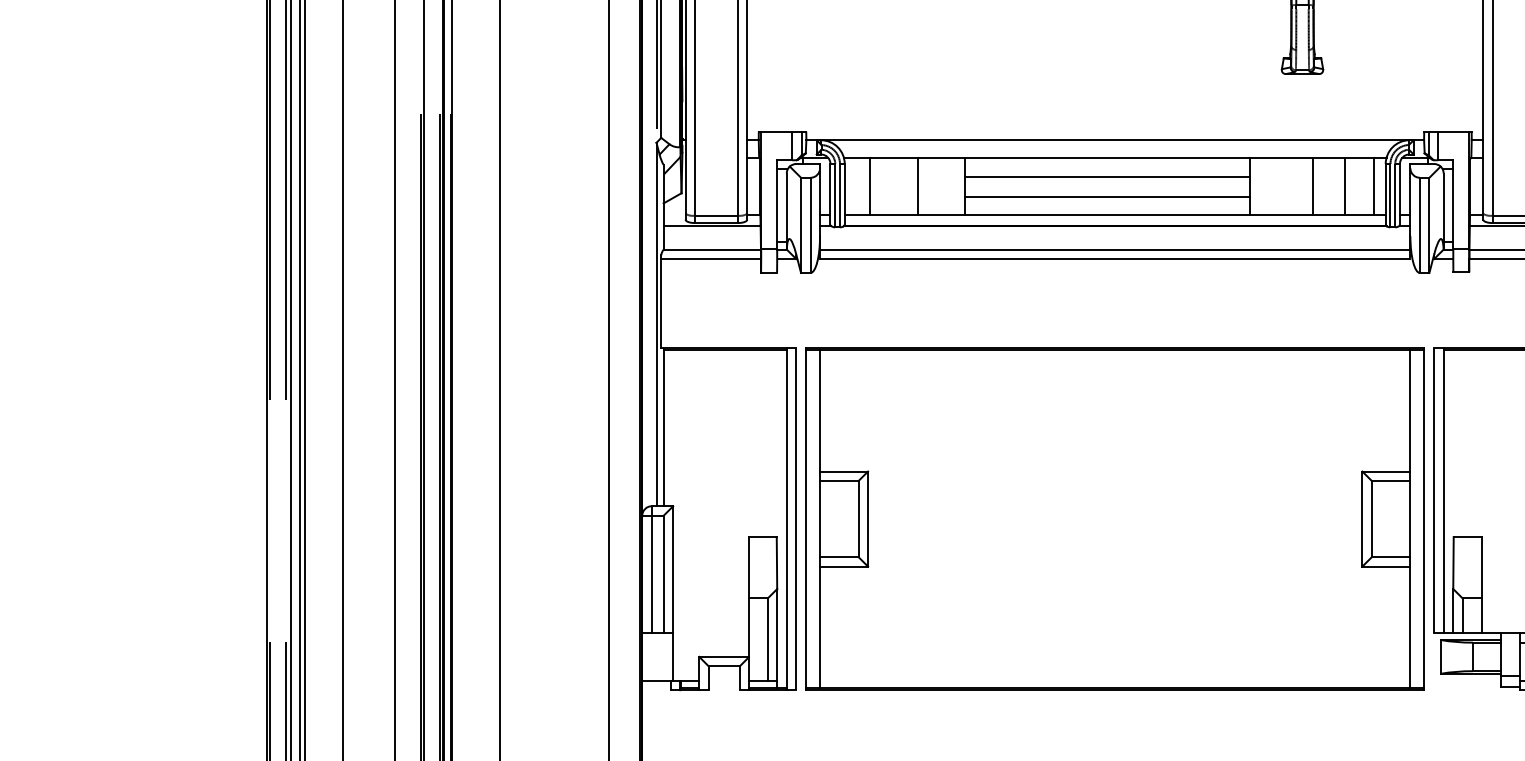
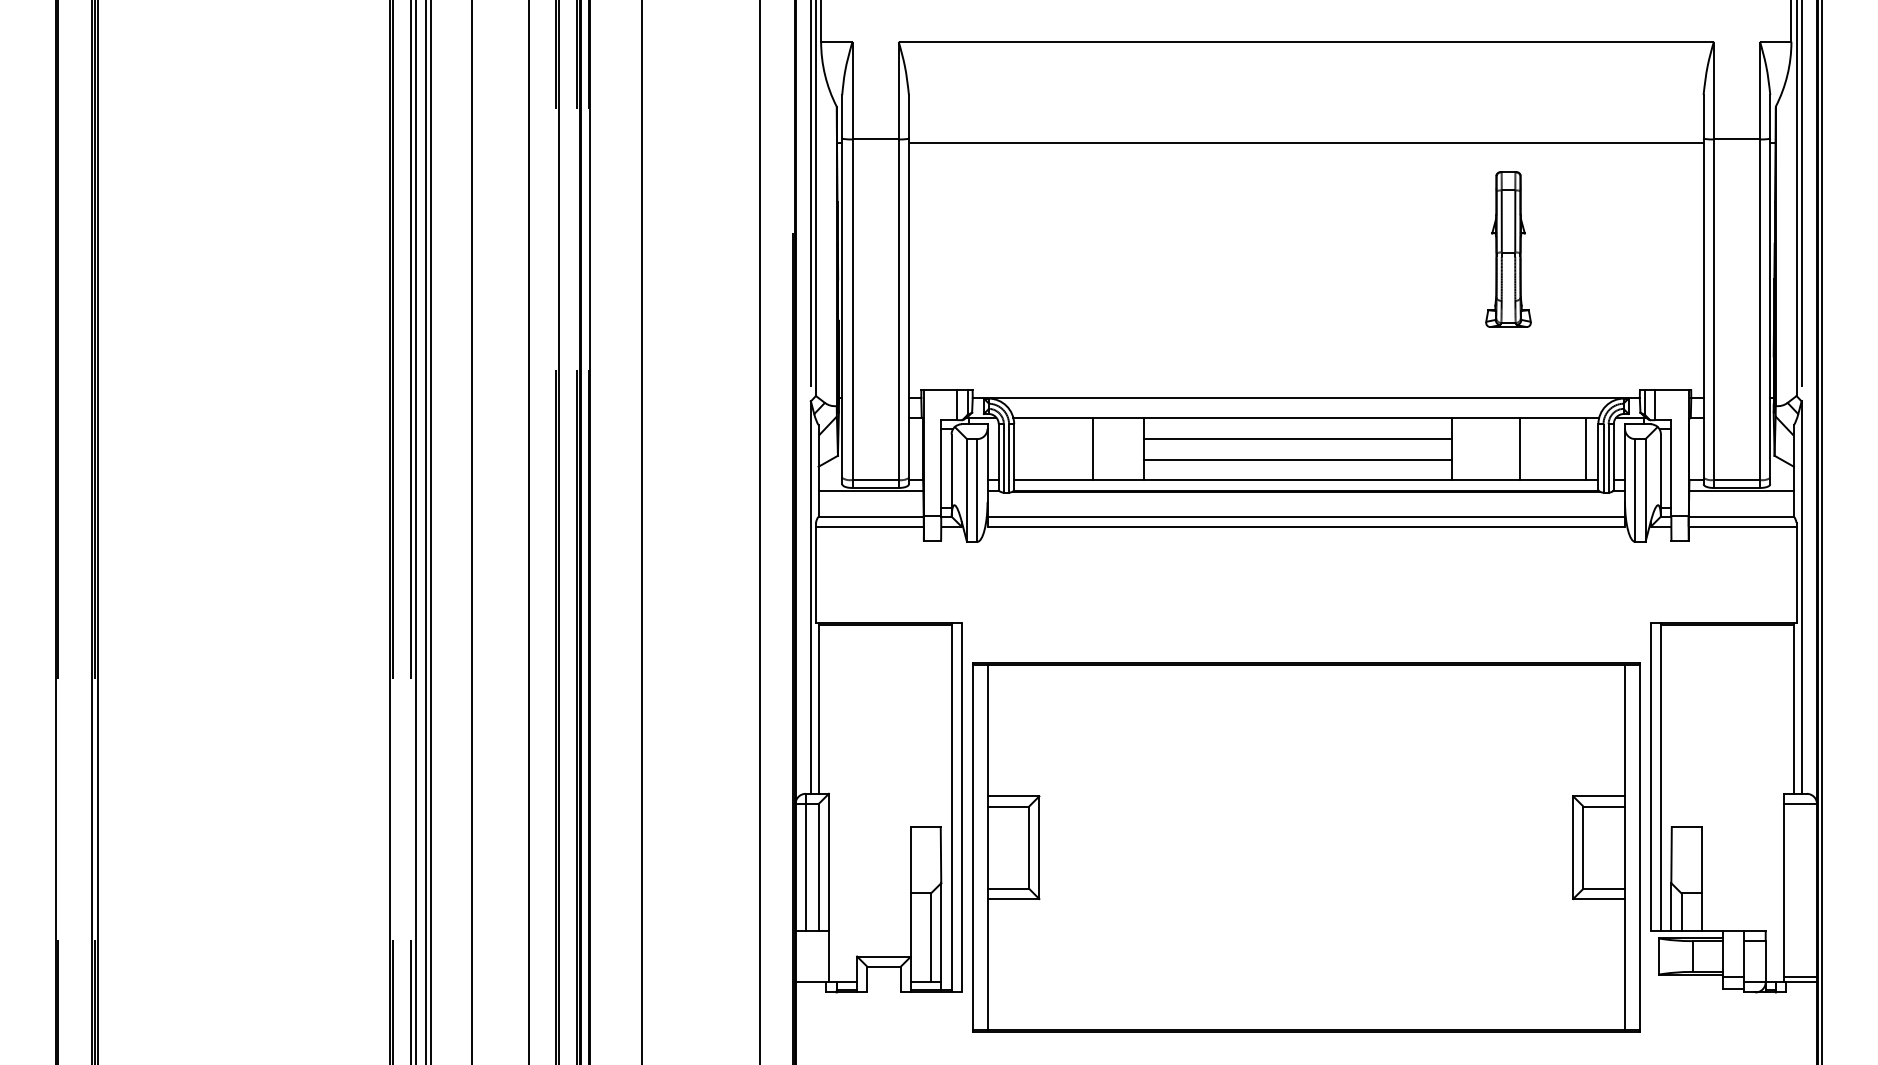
line: (870, 186) -> (1041, 448), removed
line: (1345, 186) -> (1554, 448), removed
part: (1115, 518) -> (1306, 847), moved

